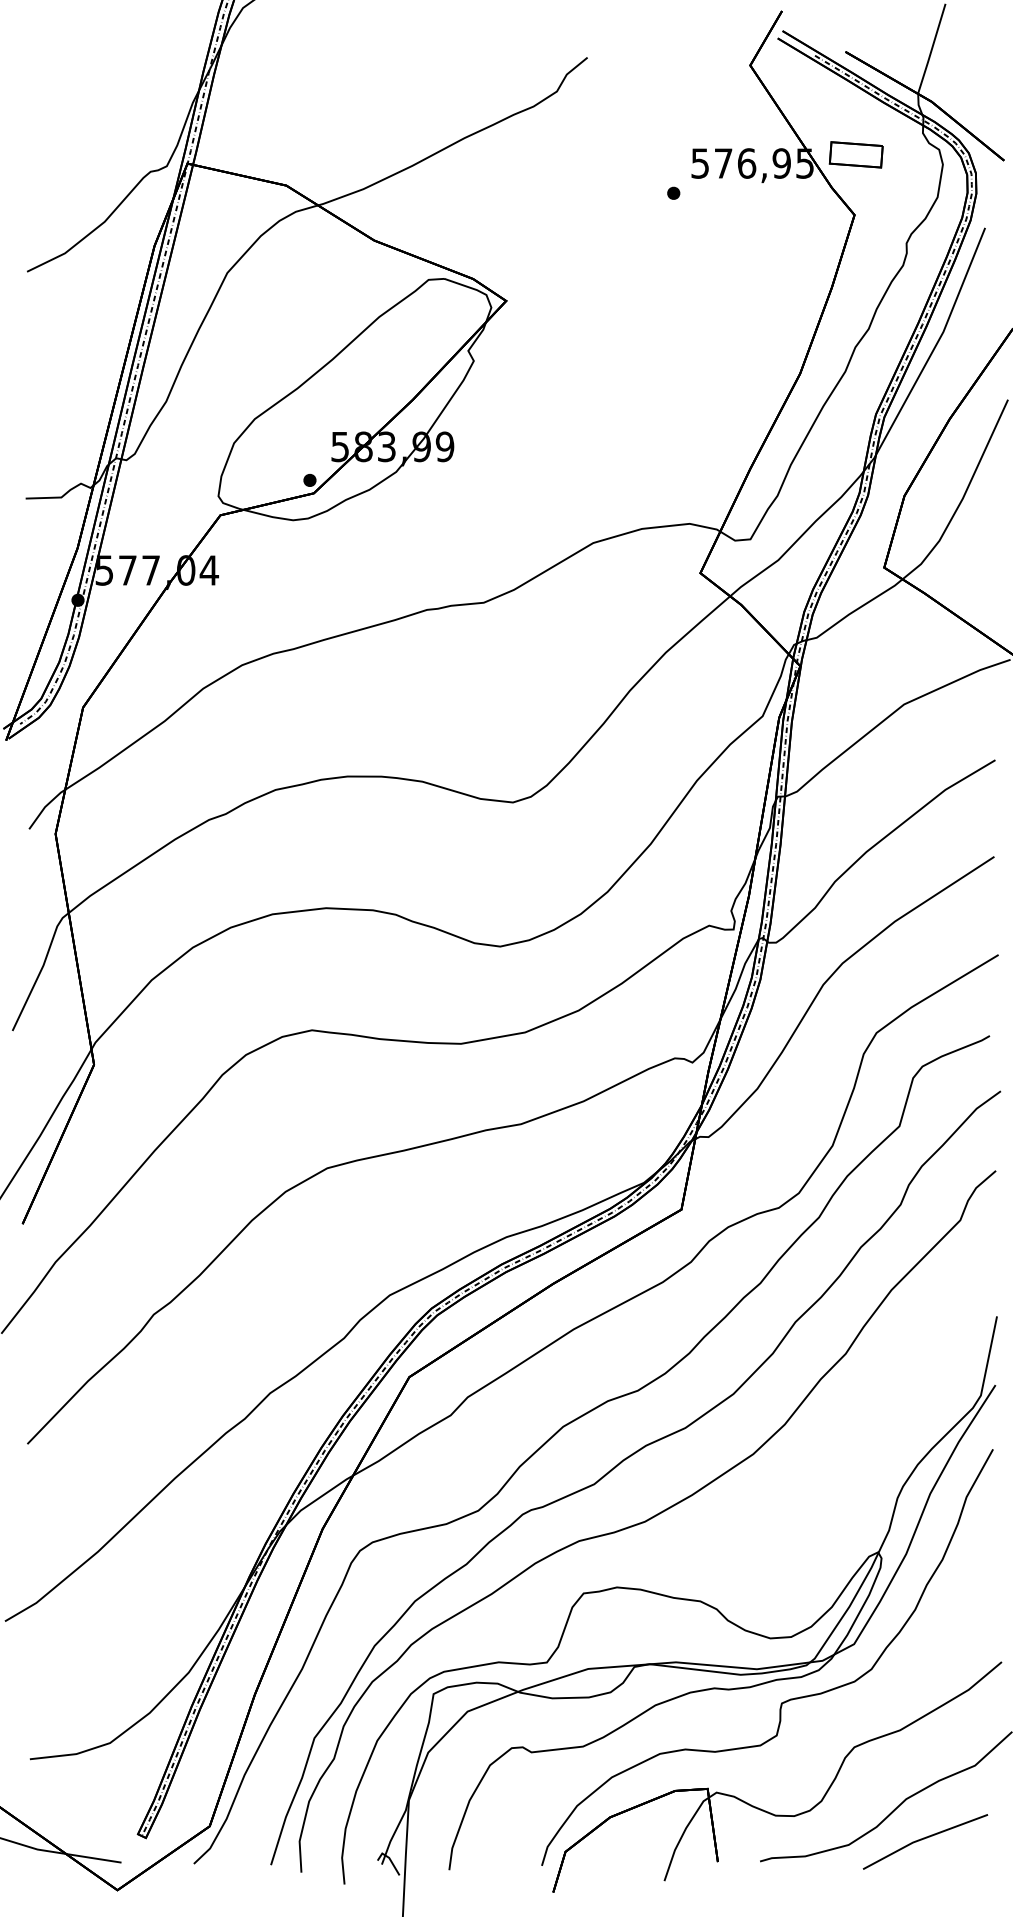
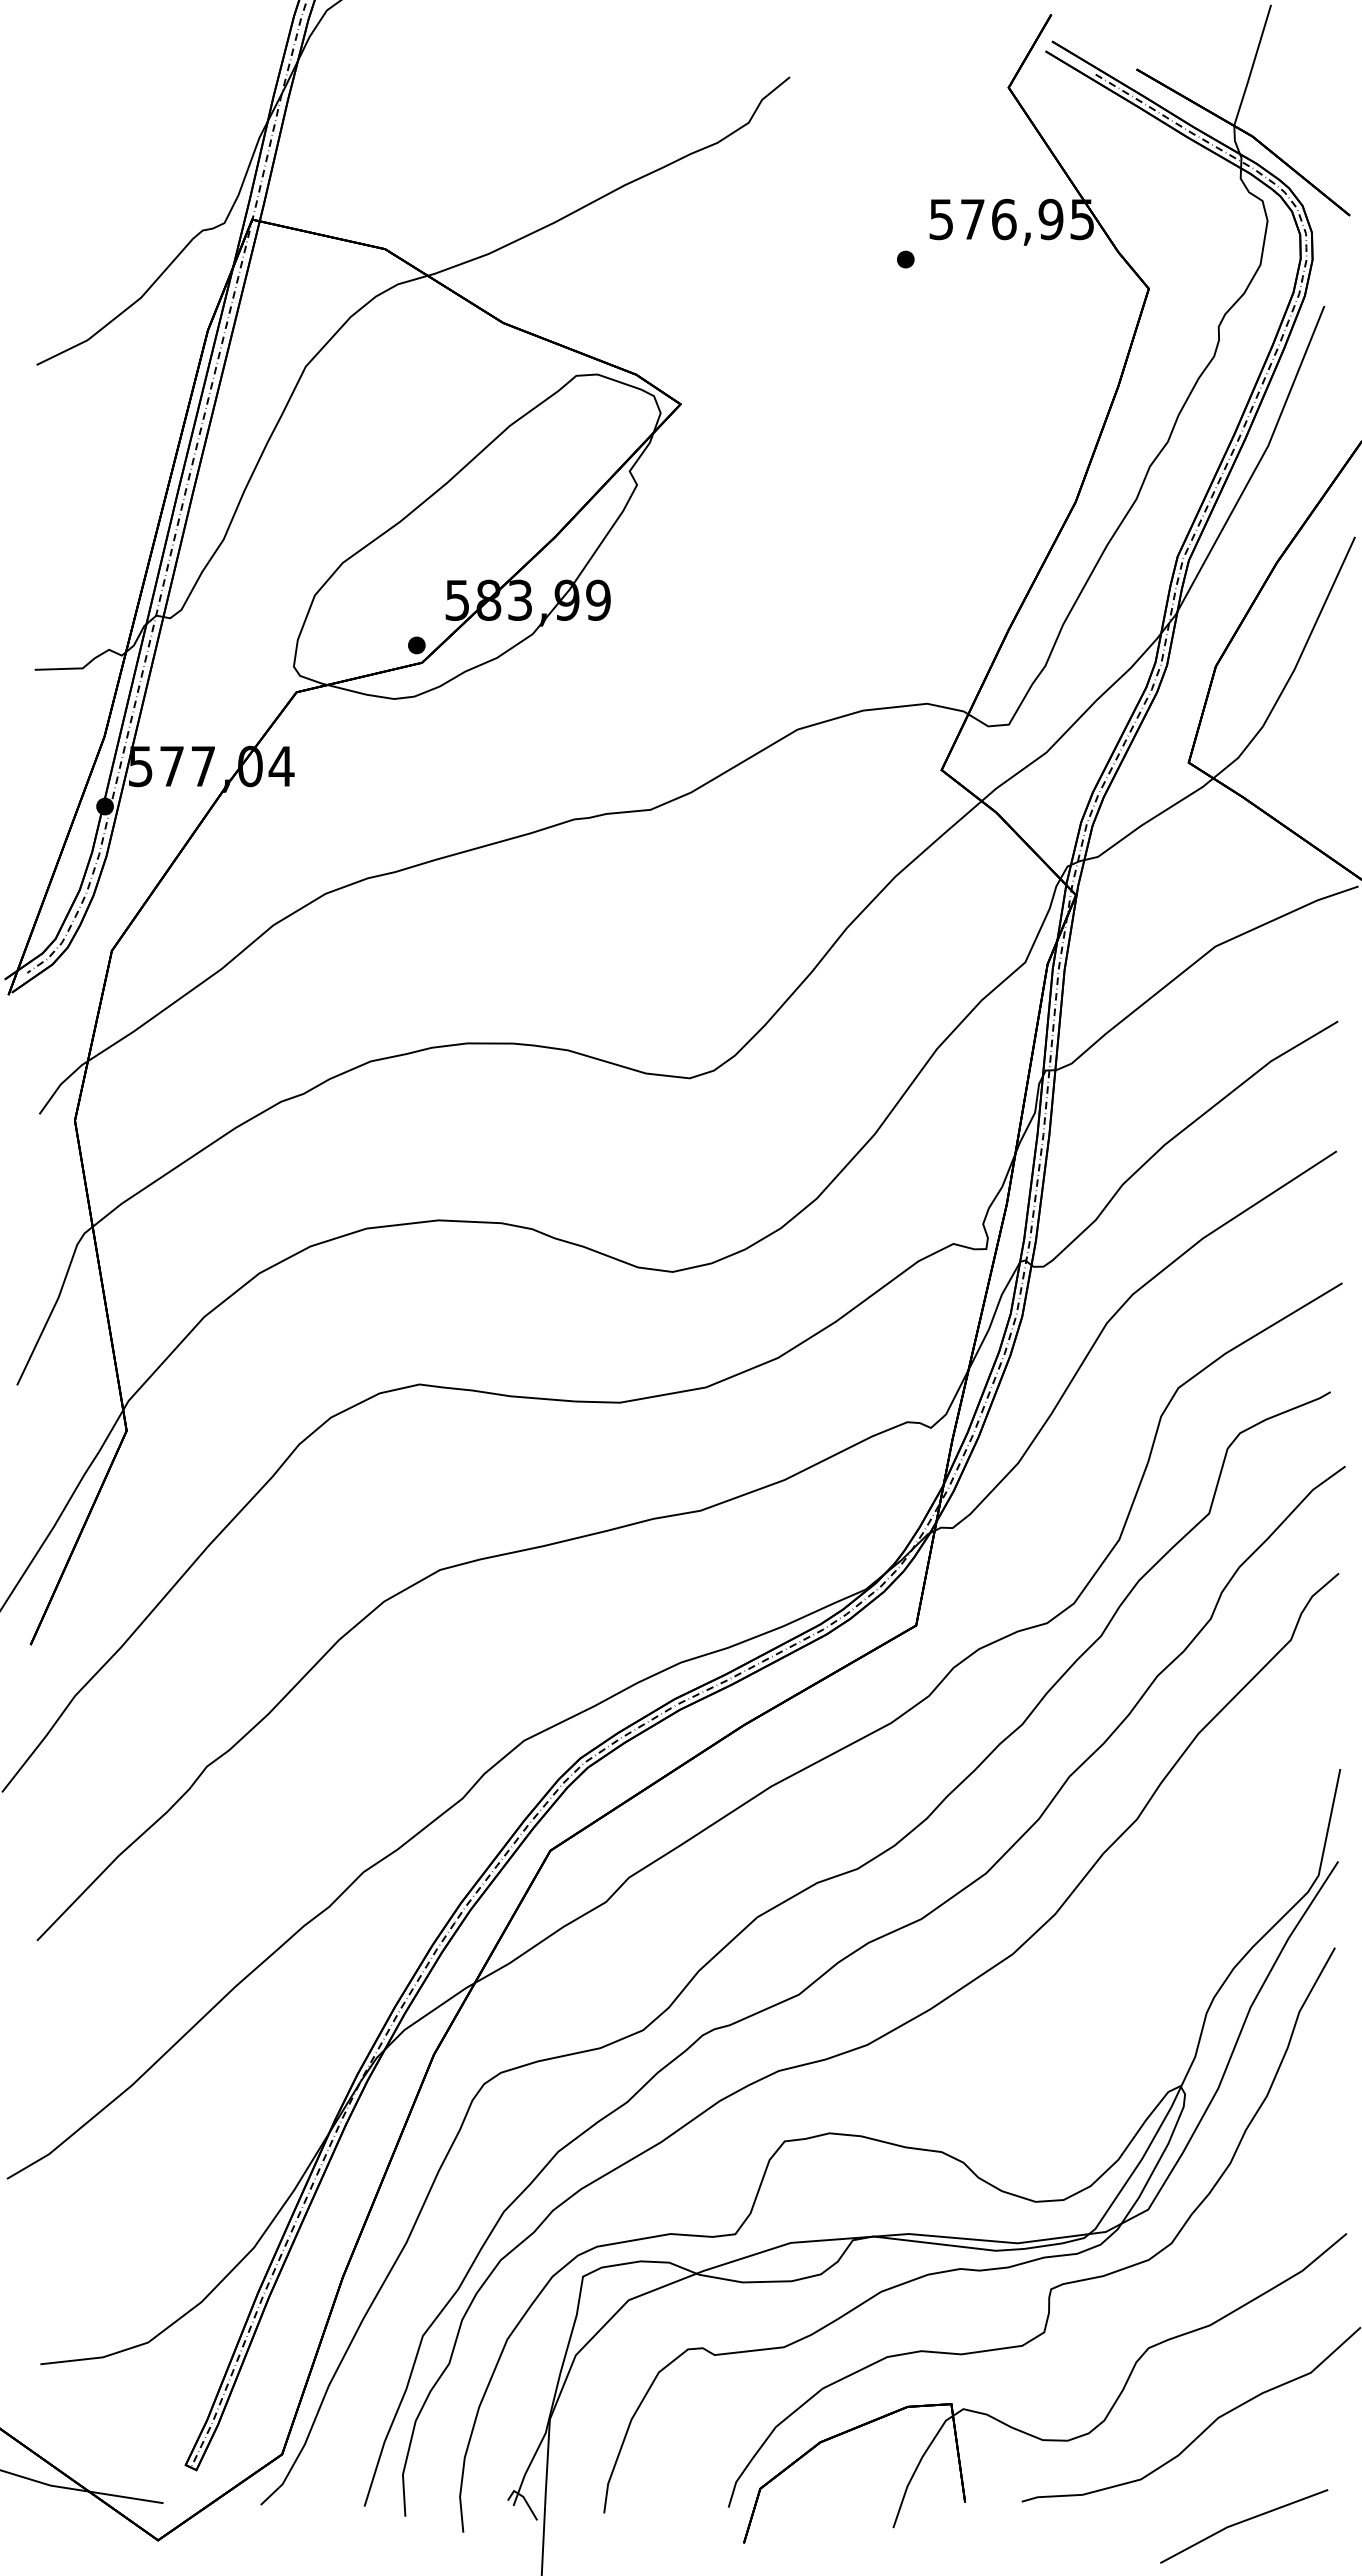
part: (855, 154) -> (1150, 207), removed
line: (925, 1839) -> (1243, 2522), moved

